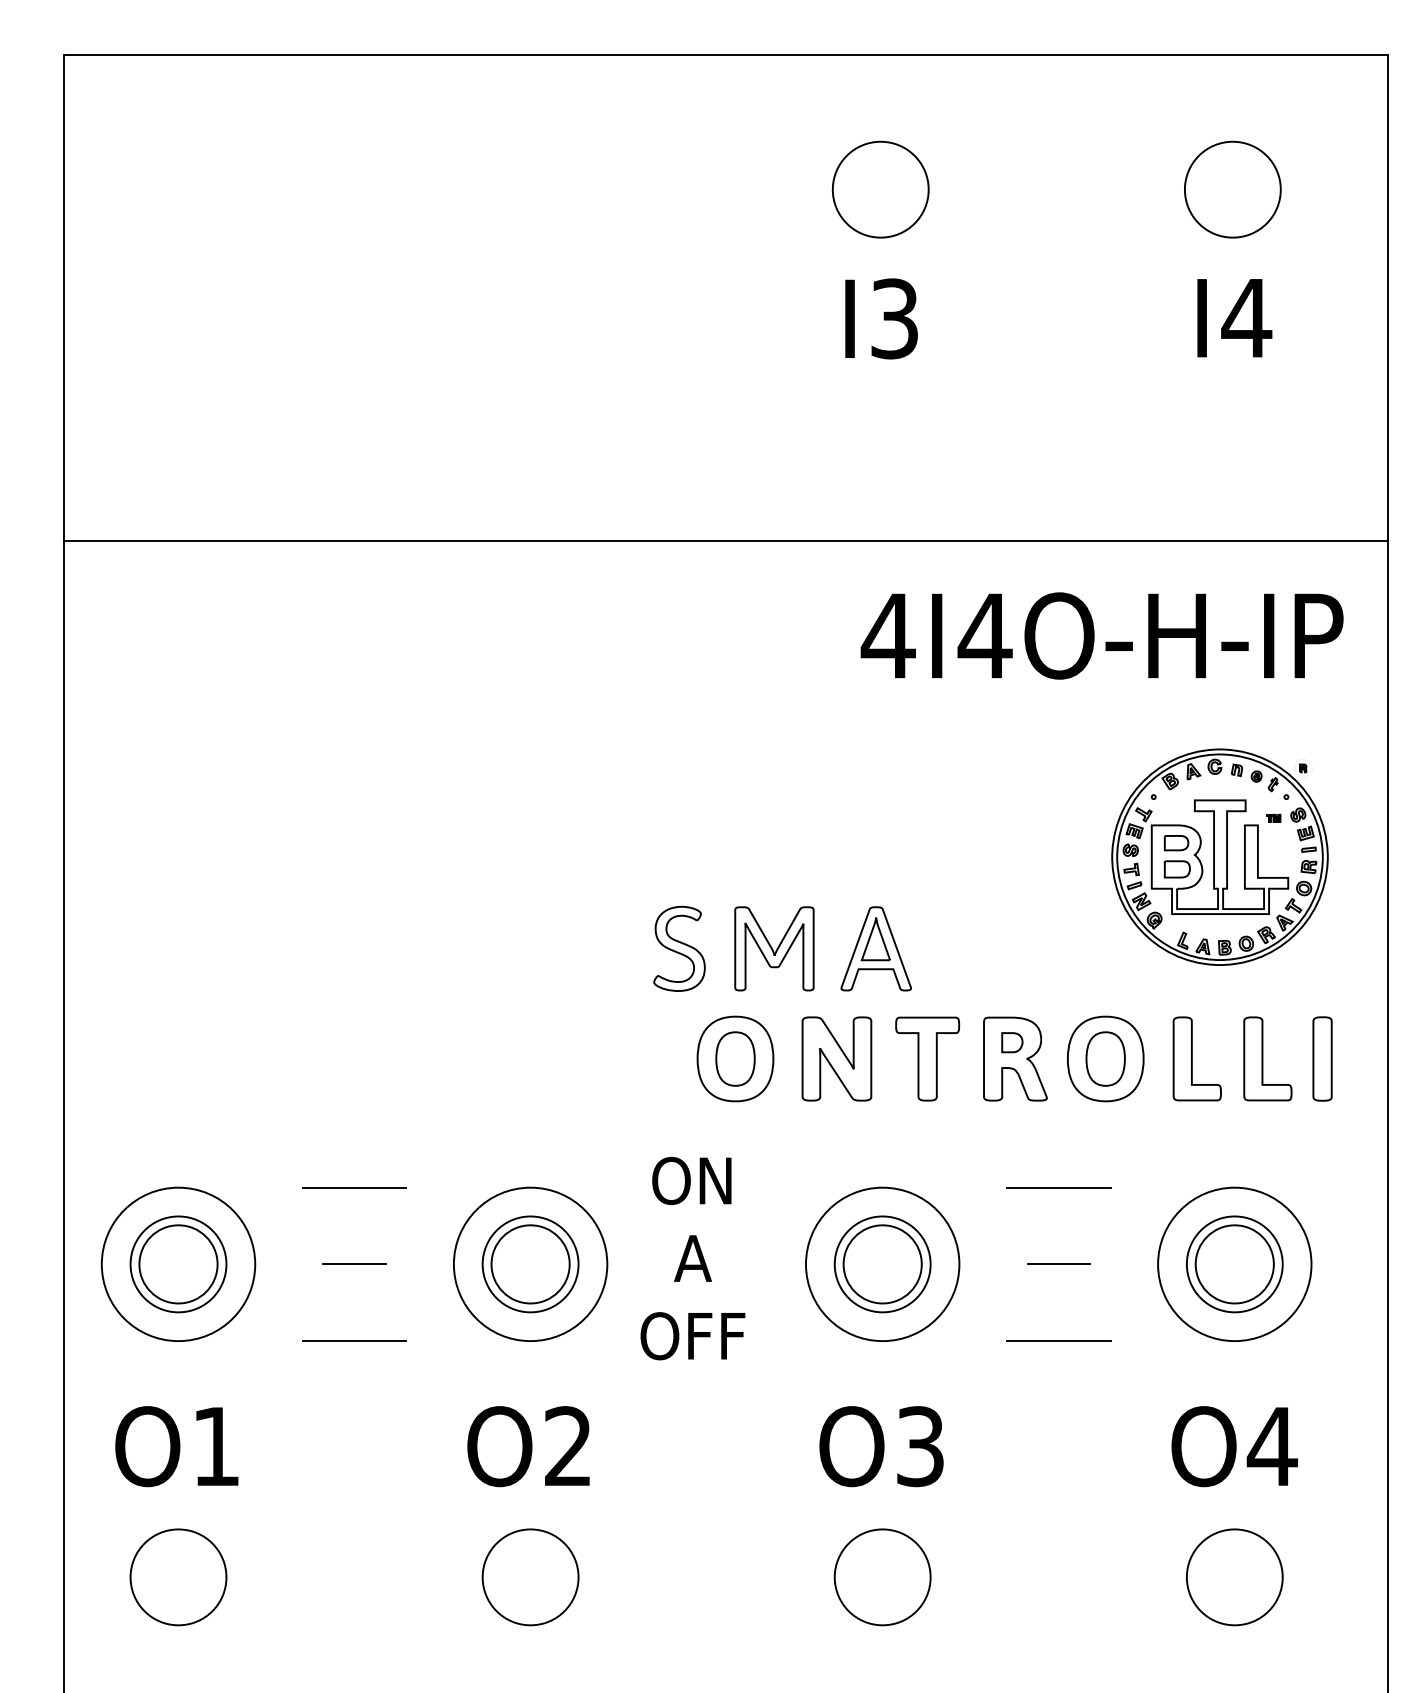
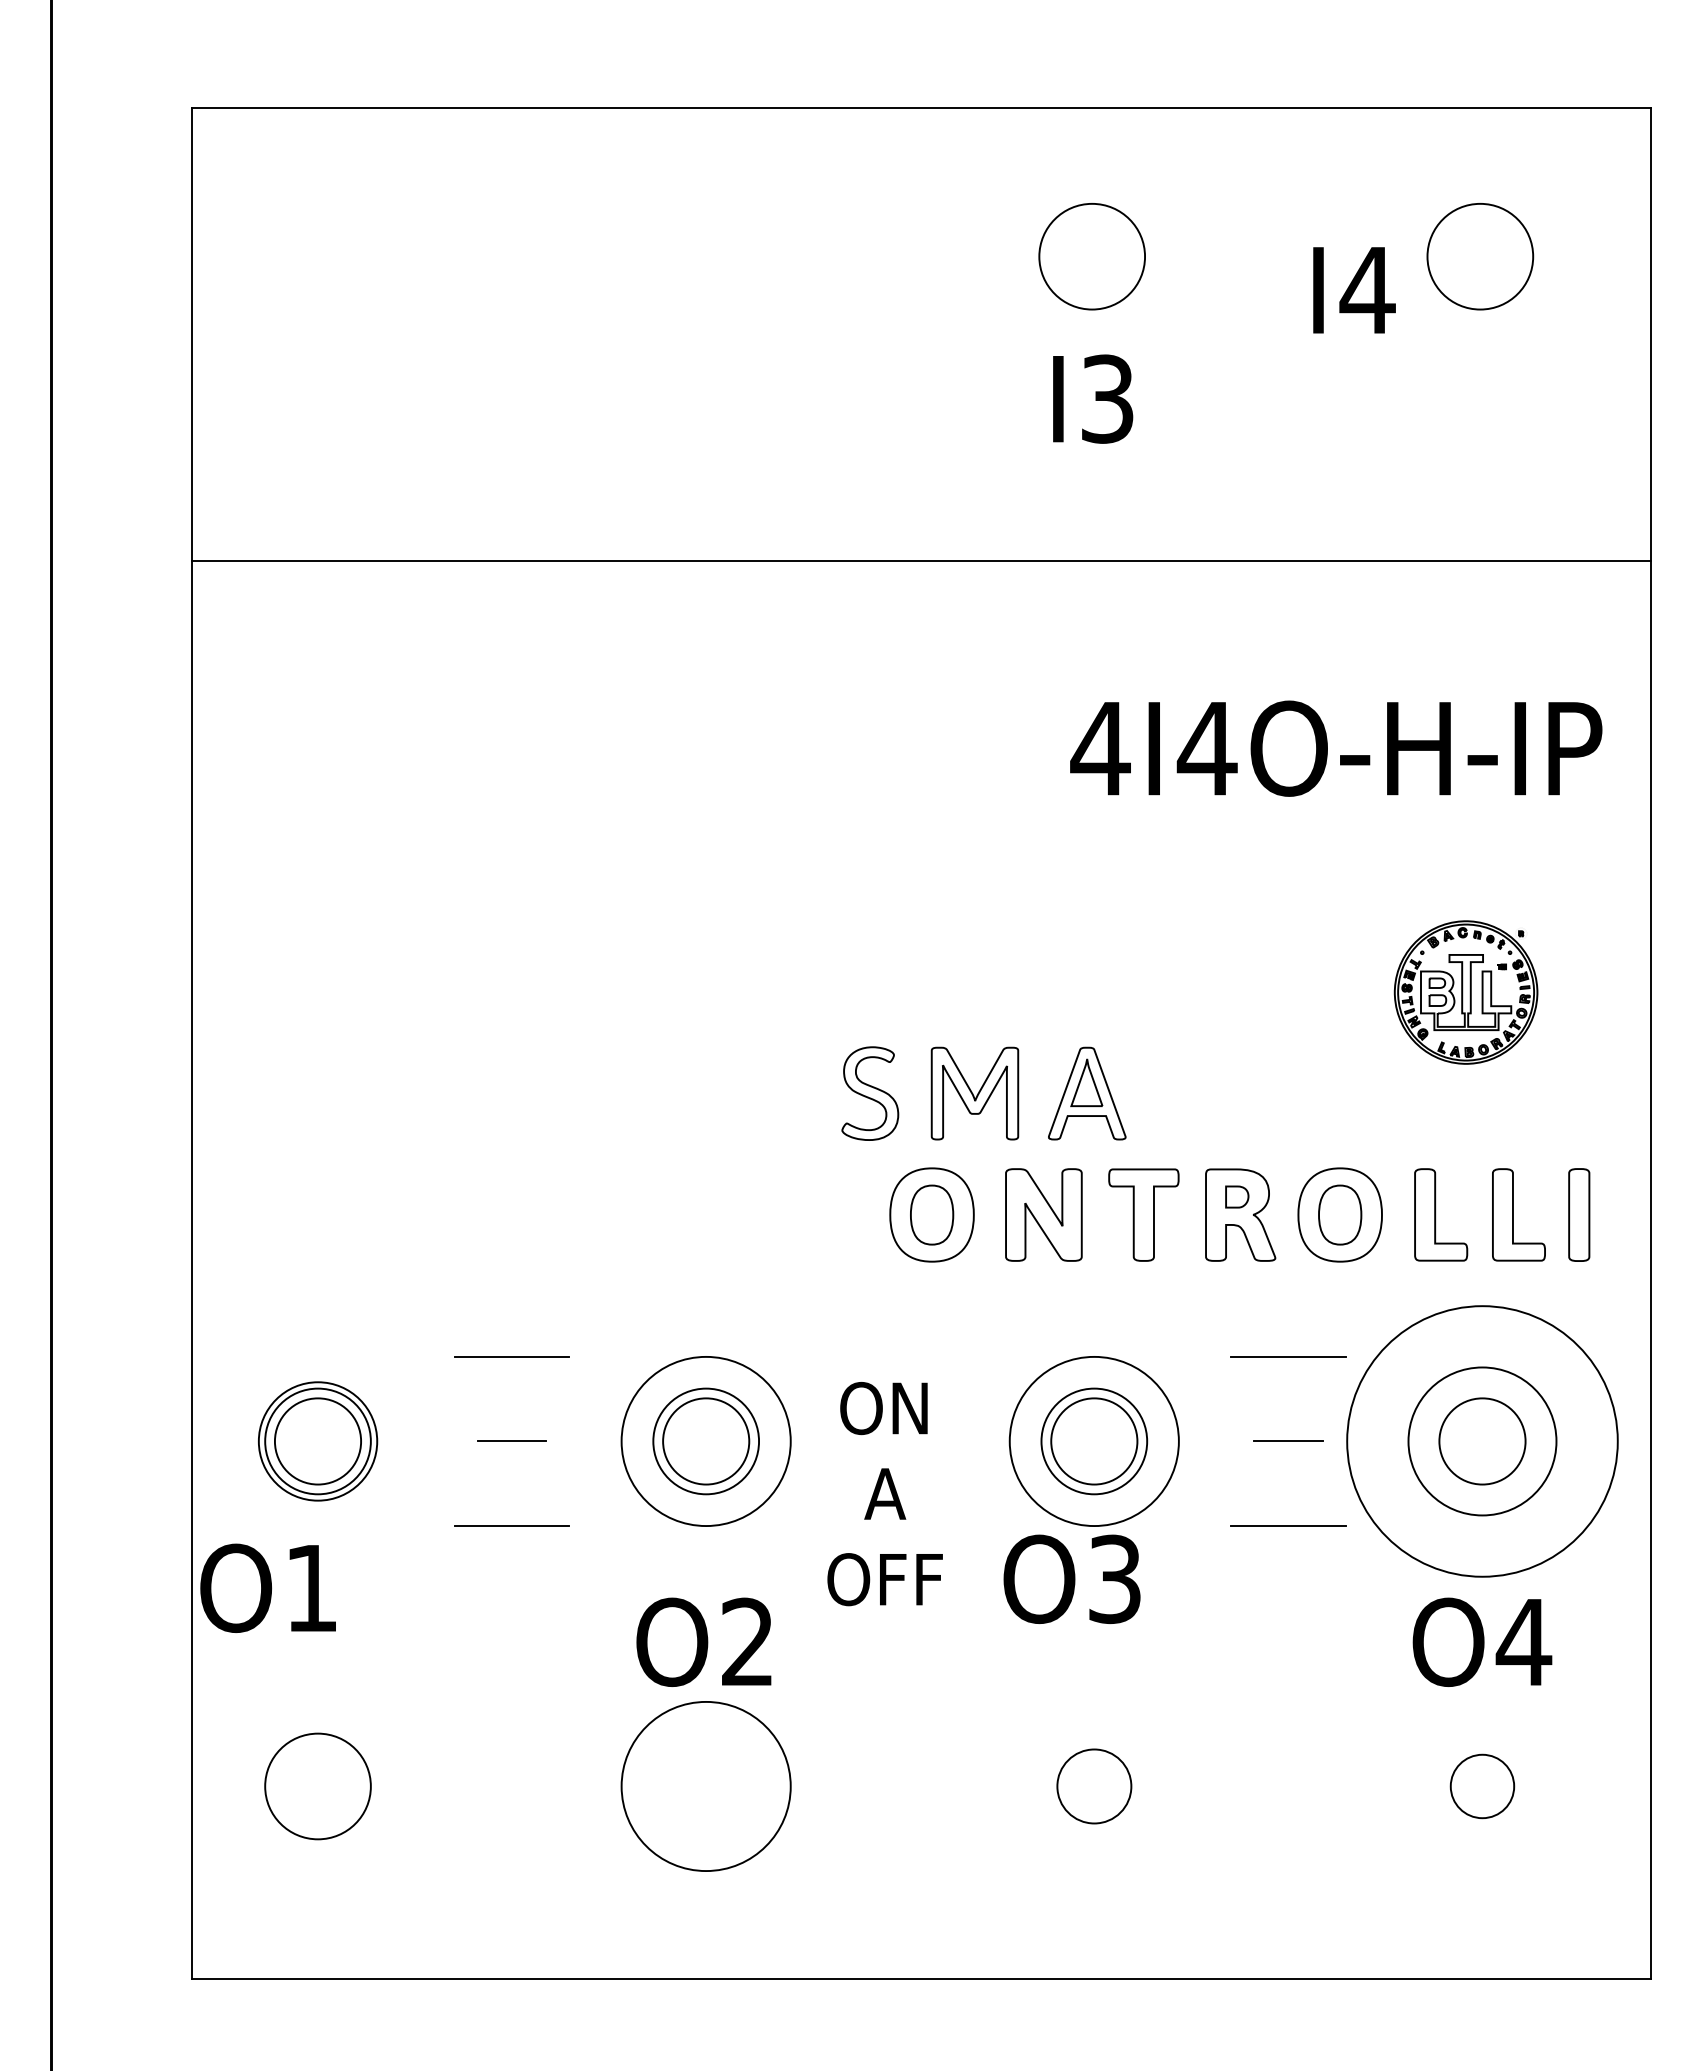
text: (1234, 318) -> (1354, 290), moved
line: (725, 540) -> (921, 560), moved
part: (1219, 857) -> (1465, 992), size x0.6
text: (692, 1258) -> (884, 1494), moved
circle: (178, 1264) -> (317, 1441), size x0.7
circle: (1234, 1264) -> (1482, 1441), size x1.4
circle: (1234, 1264) -> (1482, 1441), size x1.6
text: (176, 1445) -> (267, 1587), moved
text: (881, 1445) -> (1071, 1578), moved
circle: (530, 1577) -> (706, 1786), size x1.6
circle: (882, 1577) -> (1094, 1786), size x0.7
circle: (1234, 1577) -> (1482, 1786), size x0.6

